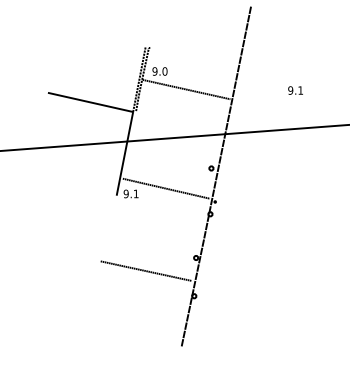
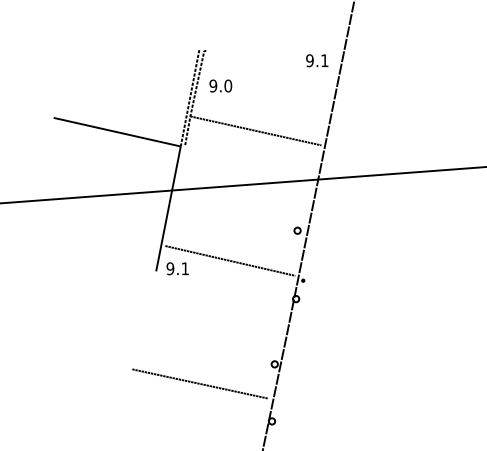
line: (186, 89) -> (255, 130), moved
text: (295, 90) -> (317, 60), moved

